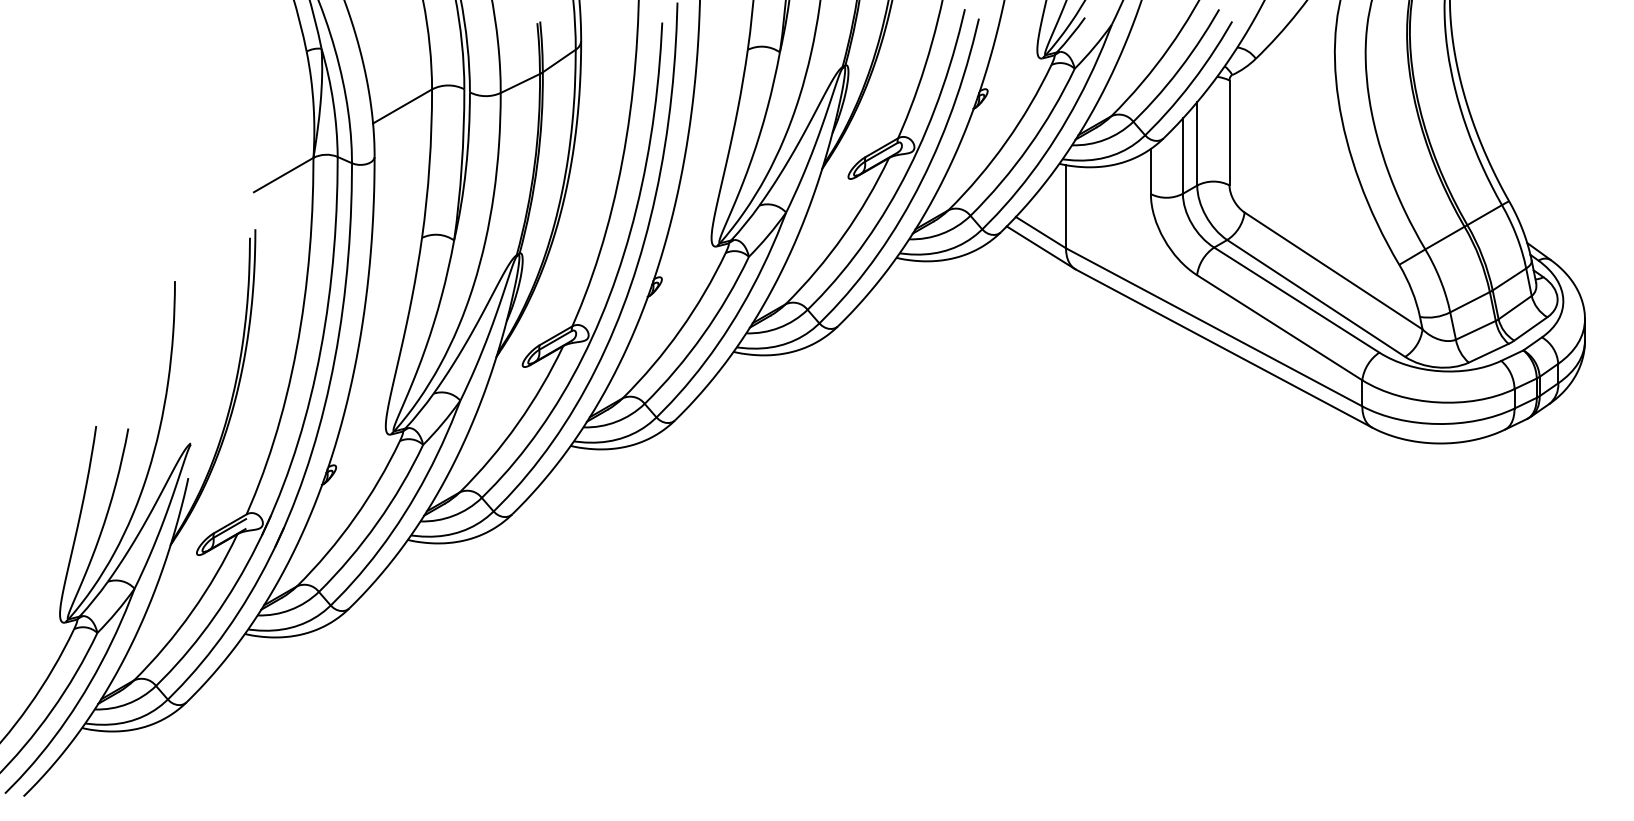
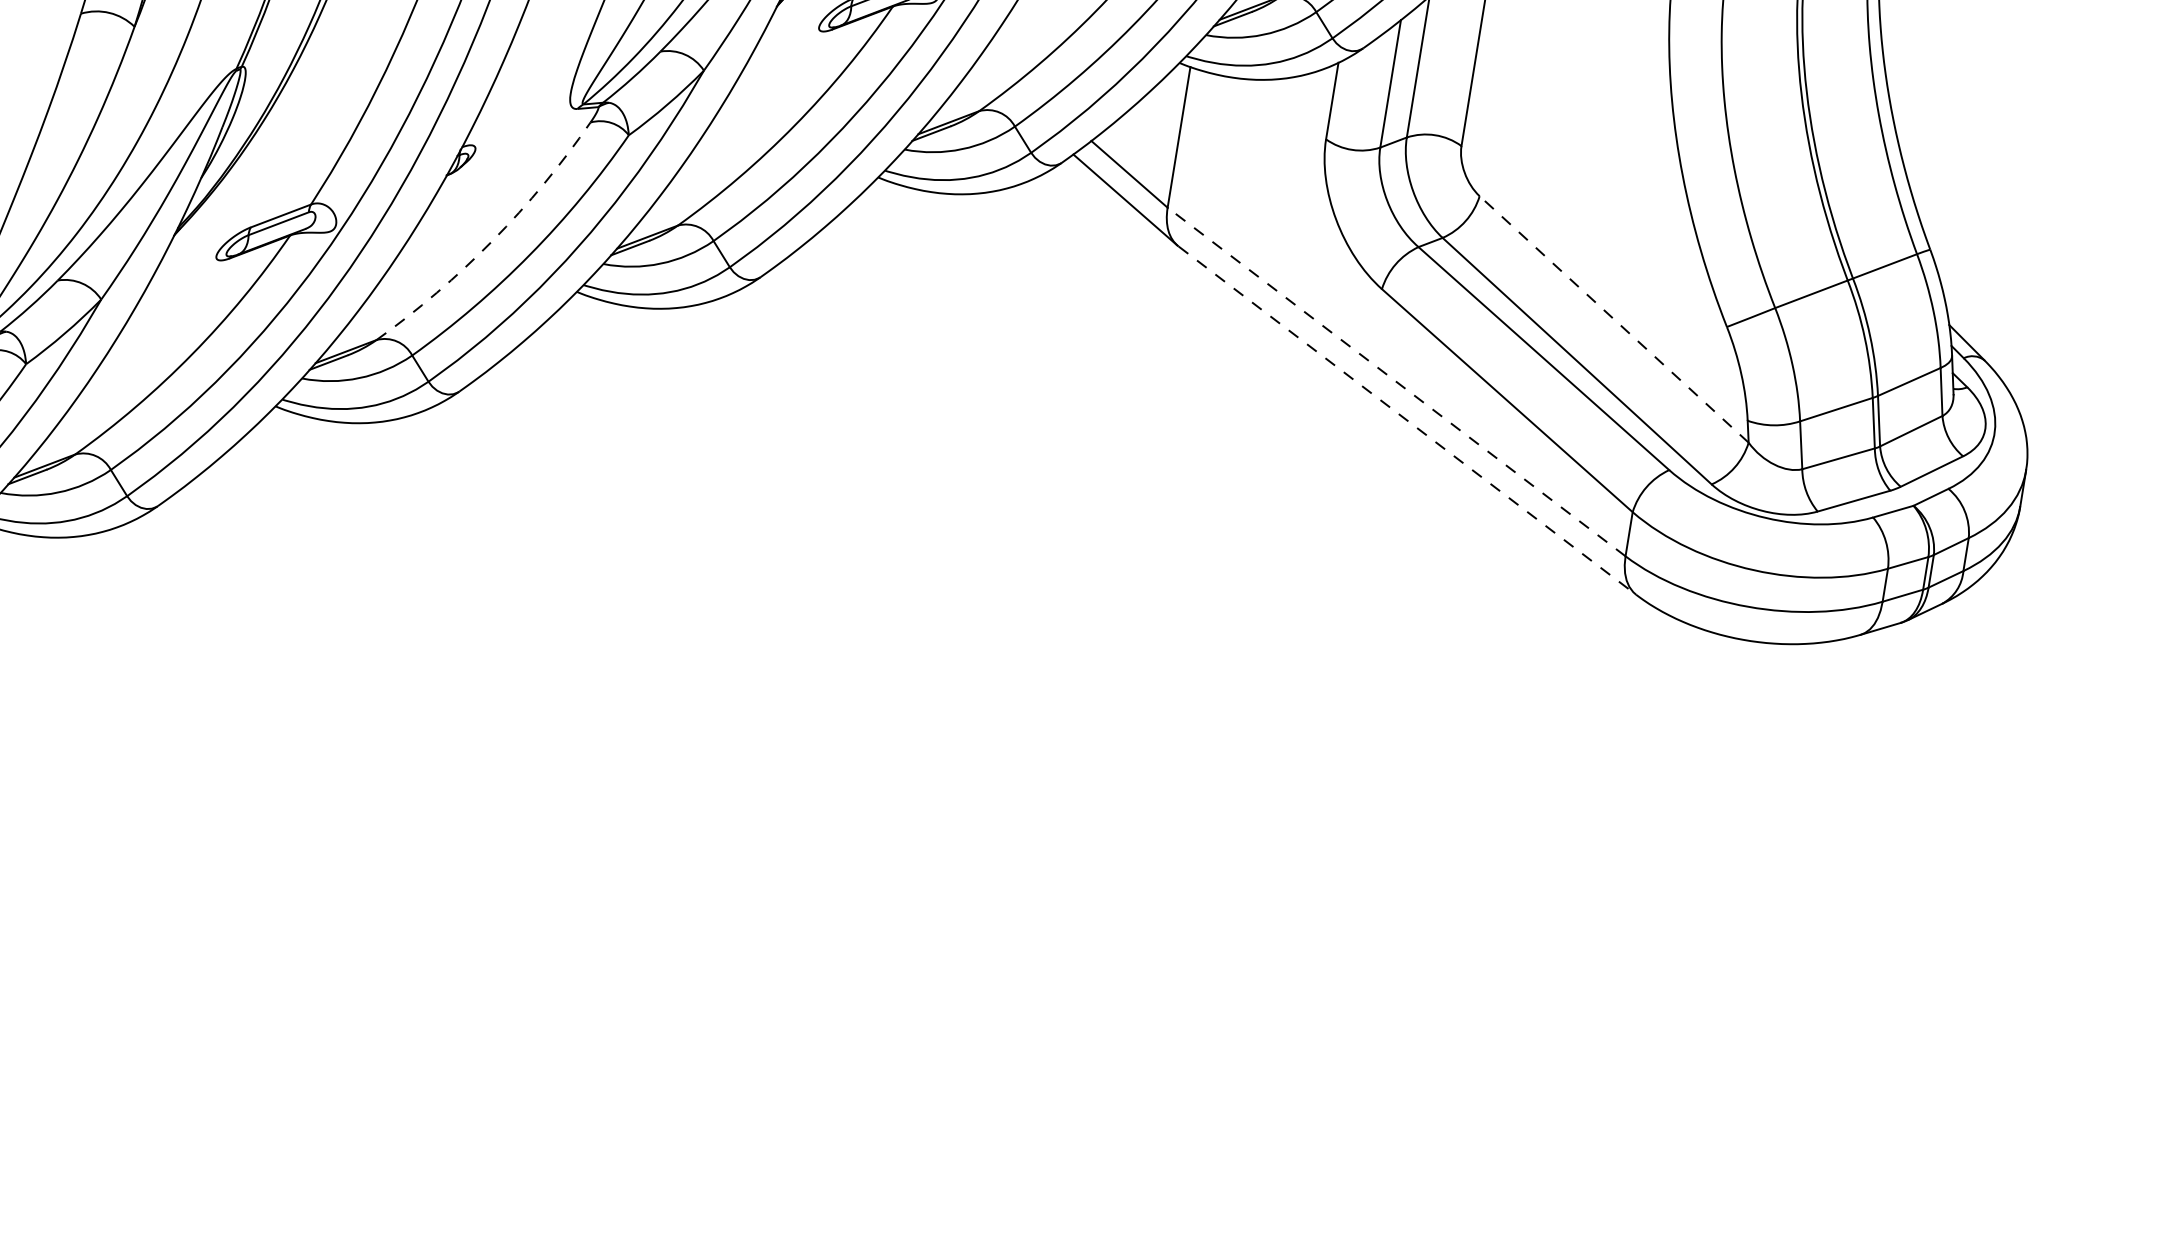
line: (1333, 270) -> (1614, 318), solid -> dashed
line: (1214, 327) -> (1397, 382), solid -> dashed
arc: (680, 330) -> (492, 241), solid -> dashed
line: (1224, 348) -> (1408, 420), solid -> dashed

